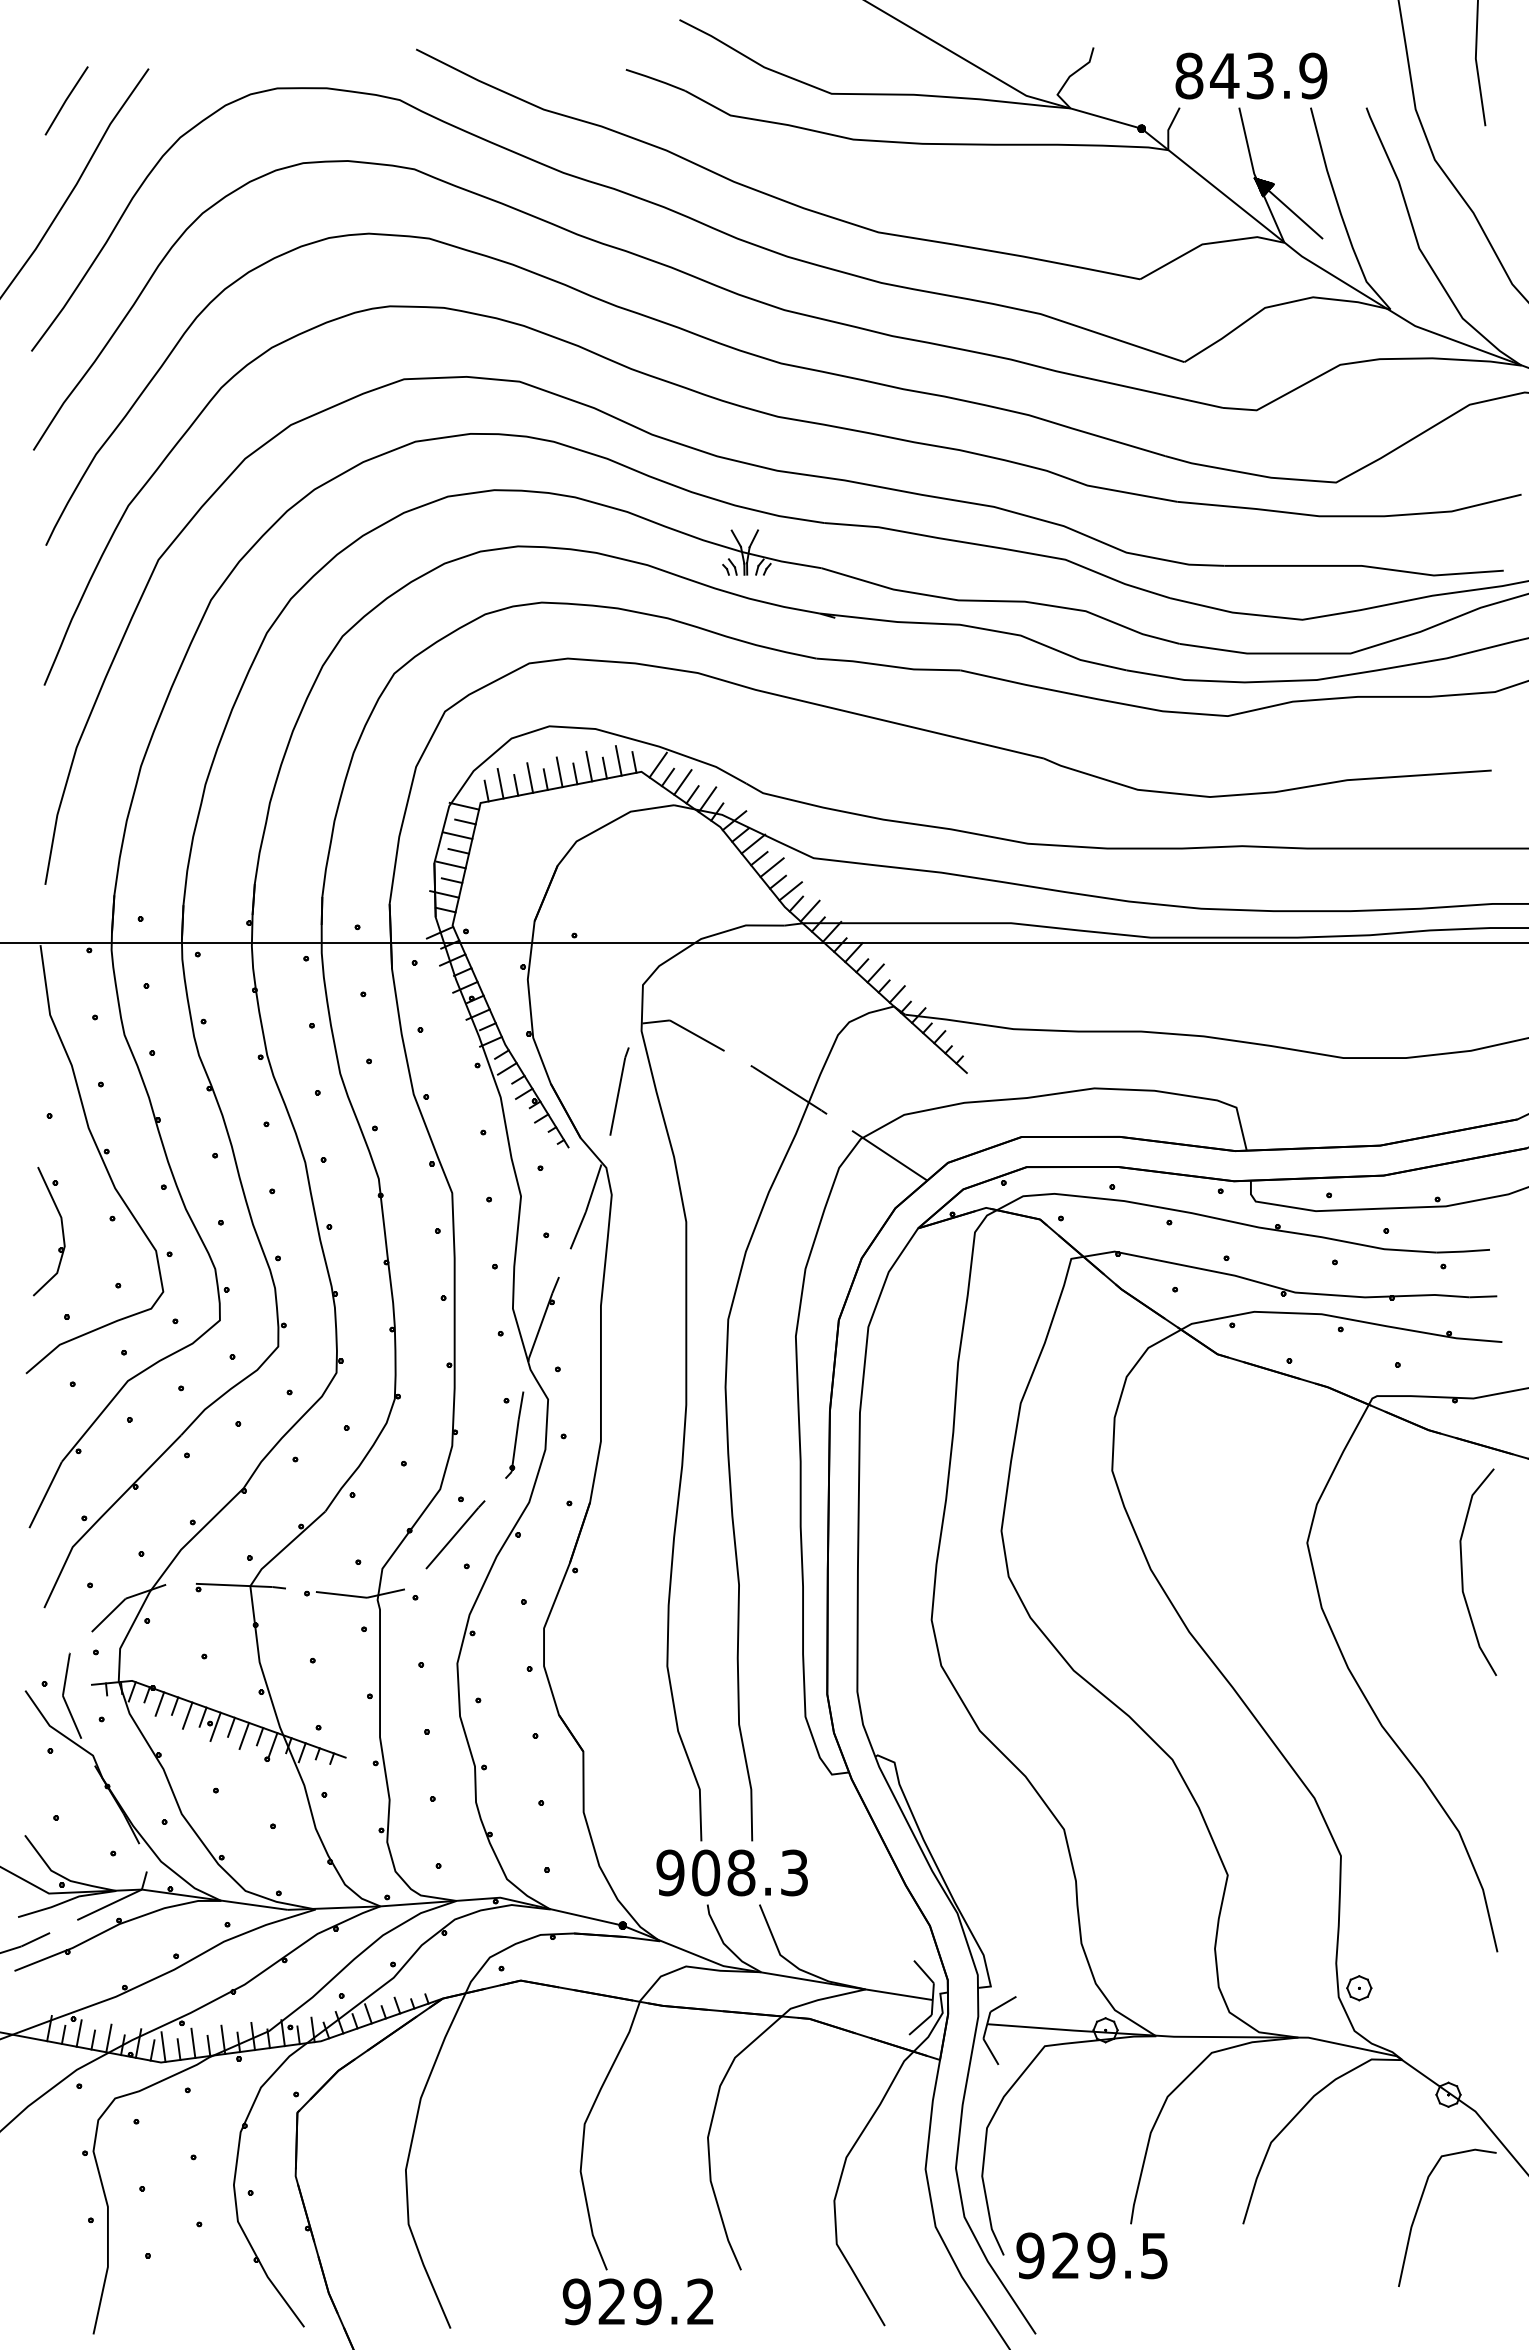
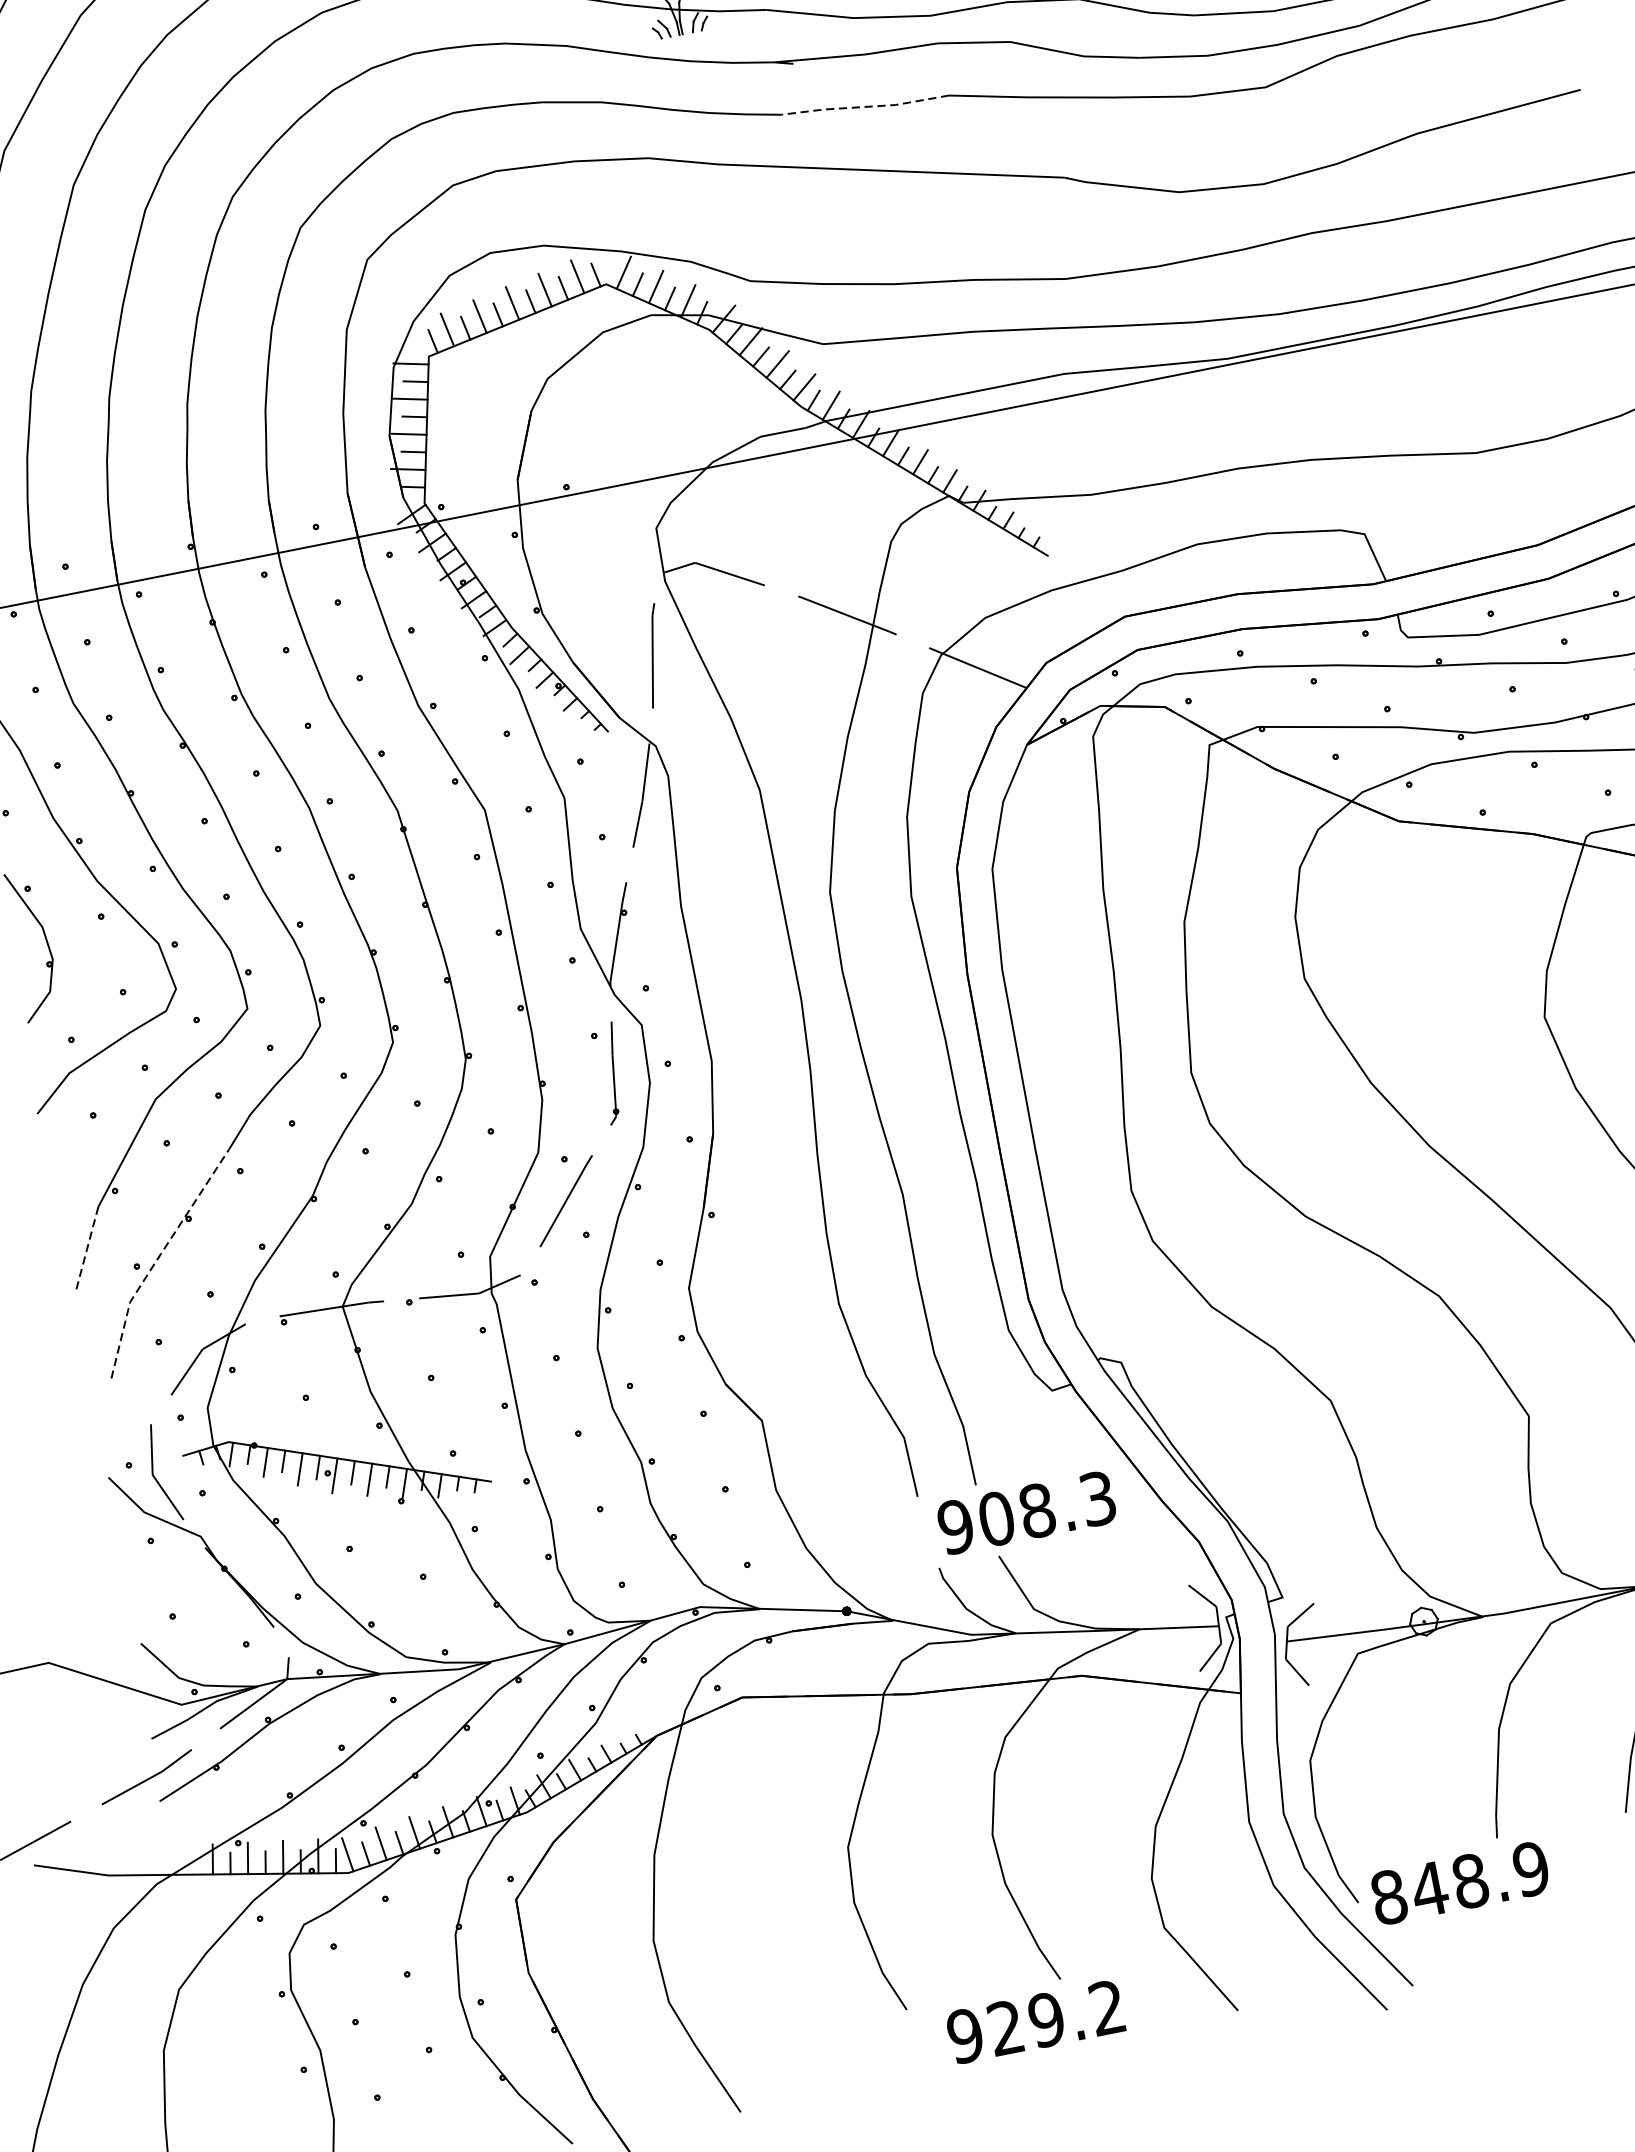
line: (888, 666) -> (865, 107), solid -> dashed
line: (45, 1494) -> (87, 1248), solid -> dashed
line: (102, 1515) -> (157, 1259), solid -> dashed
text: (731, 1872) -> (1025, 1512), moved
text: (1092, 2255) -> (1460, 1882), 929.5 -> 848.9
text: (637, 2301) -> (1034, 2021), moved

